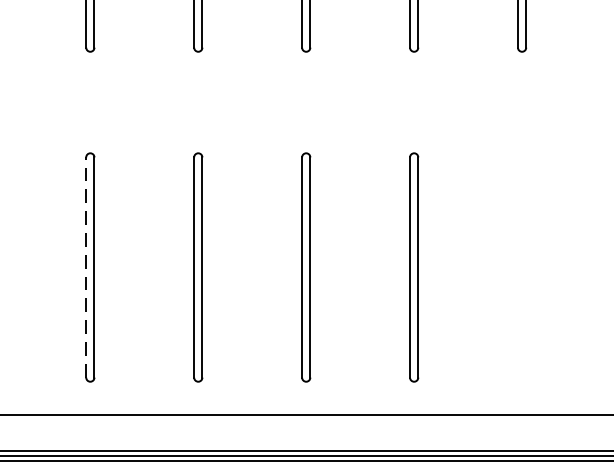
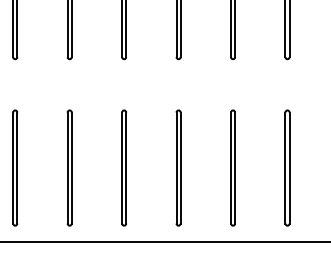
part: (522, 266) -> (287, 167), added
line: (85, 268) -> (67, 168), dashed -> solid

